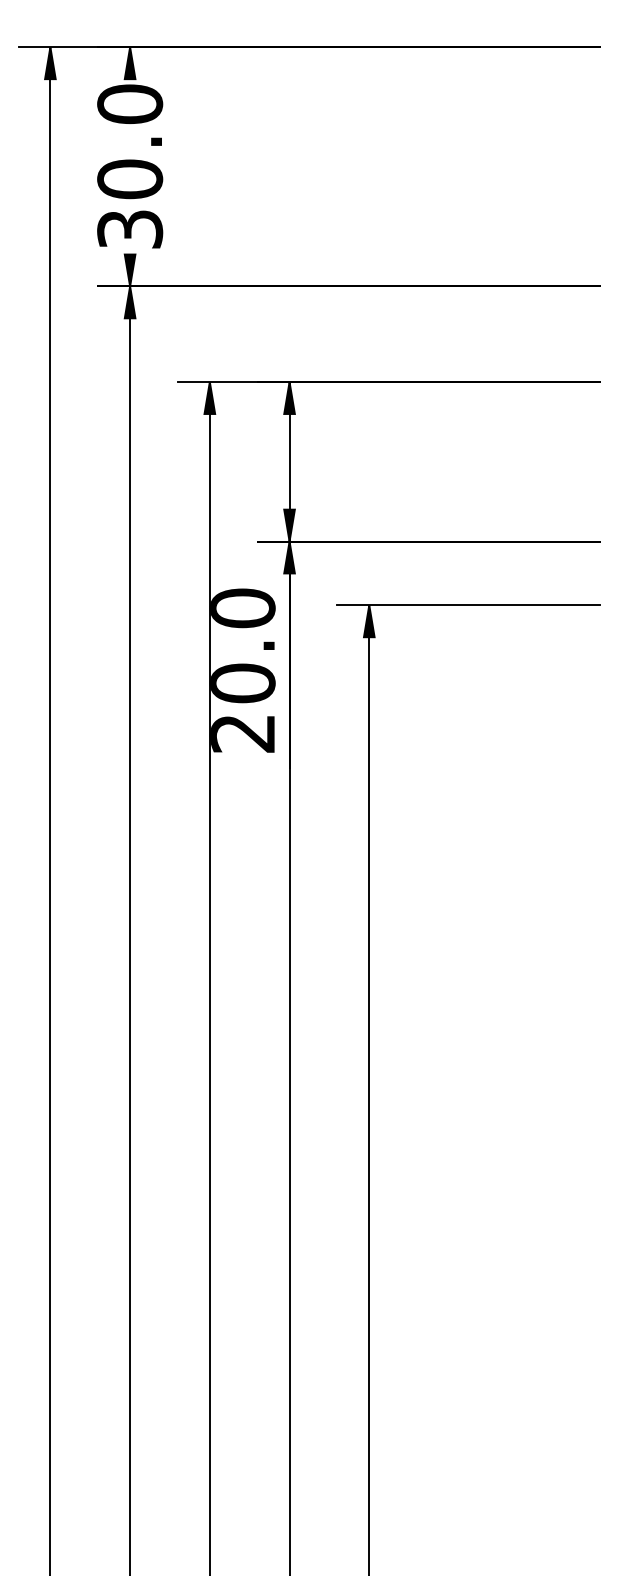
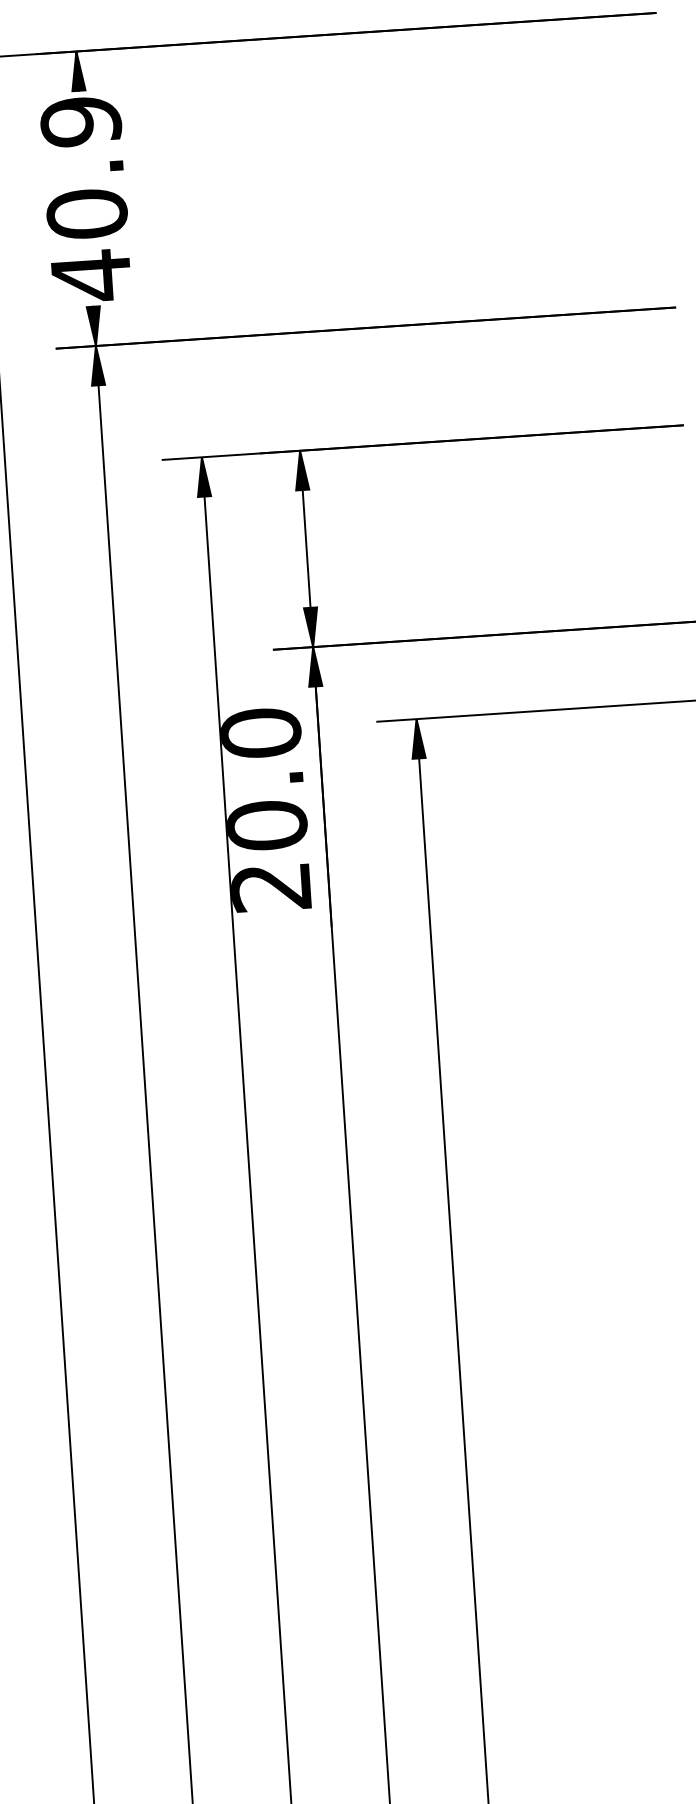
text: (130, 167) -> (86, 199), 30.0 -> 40.9

